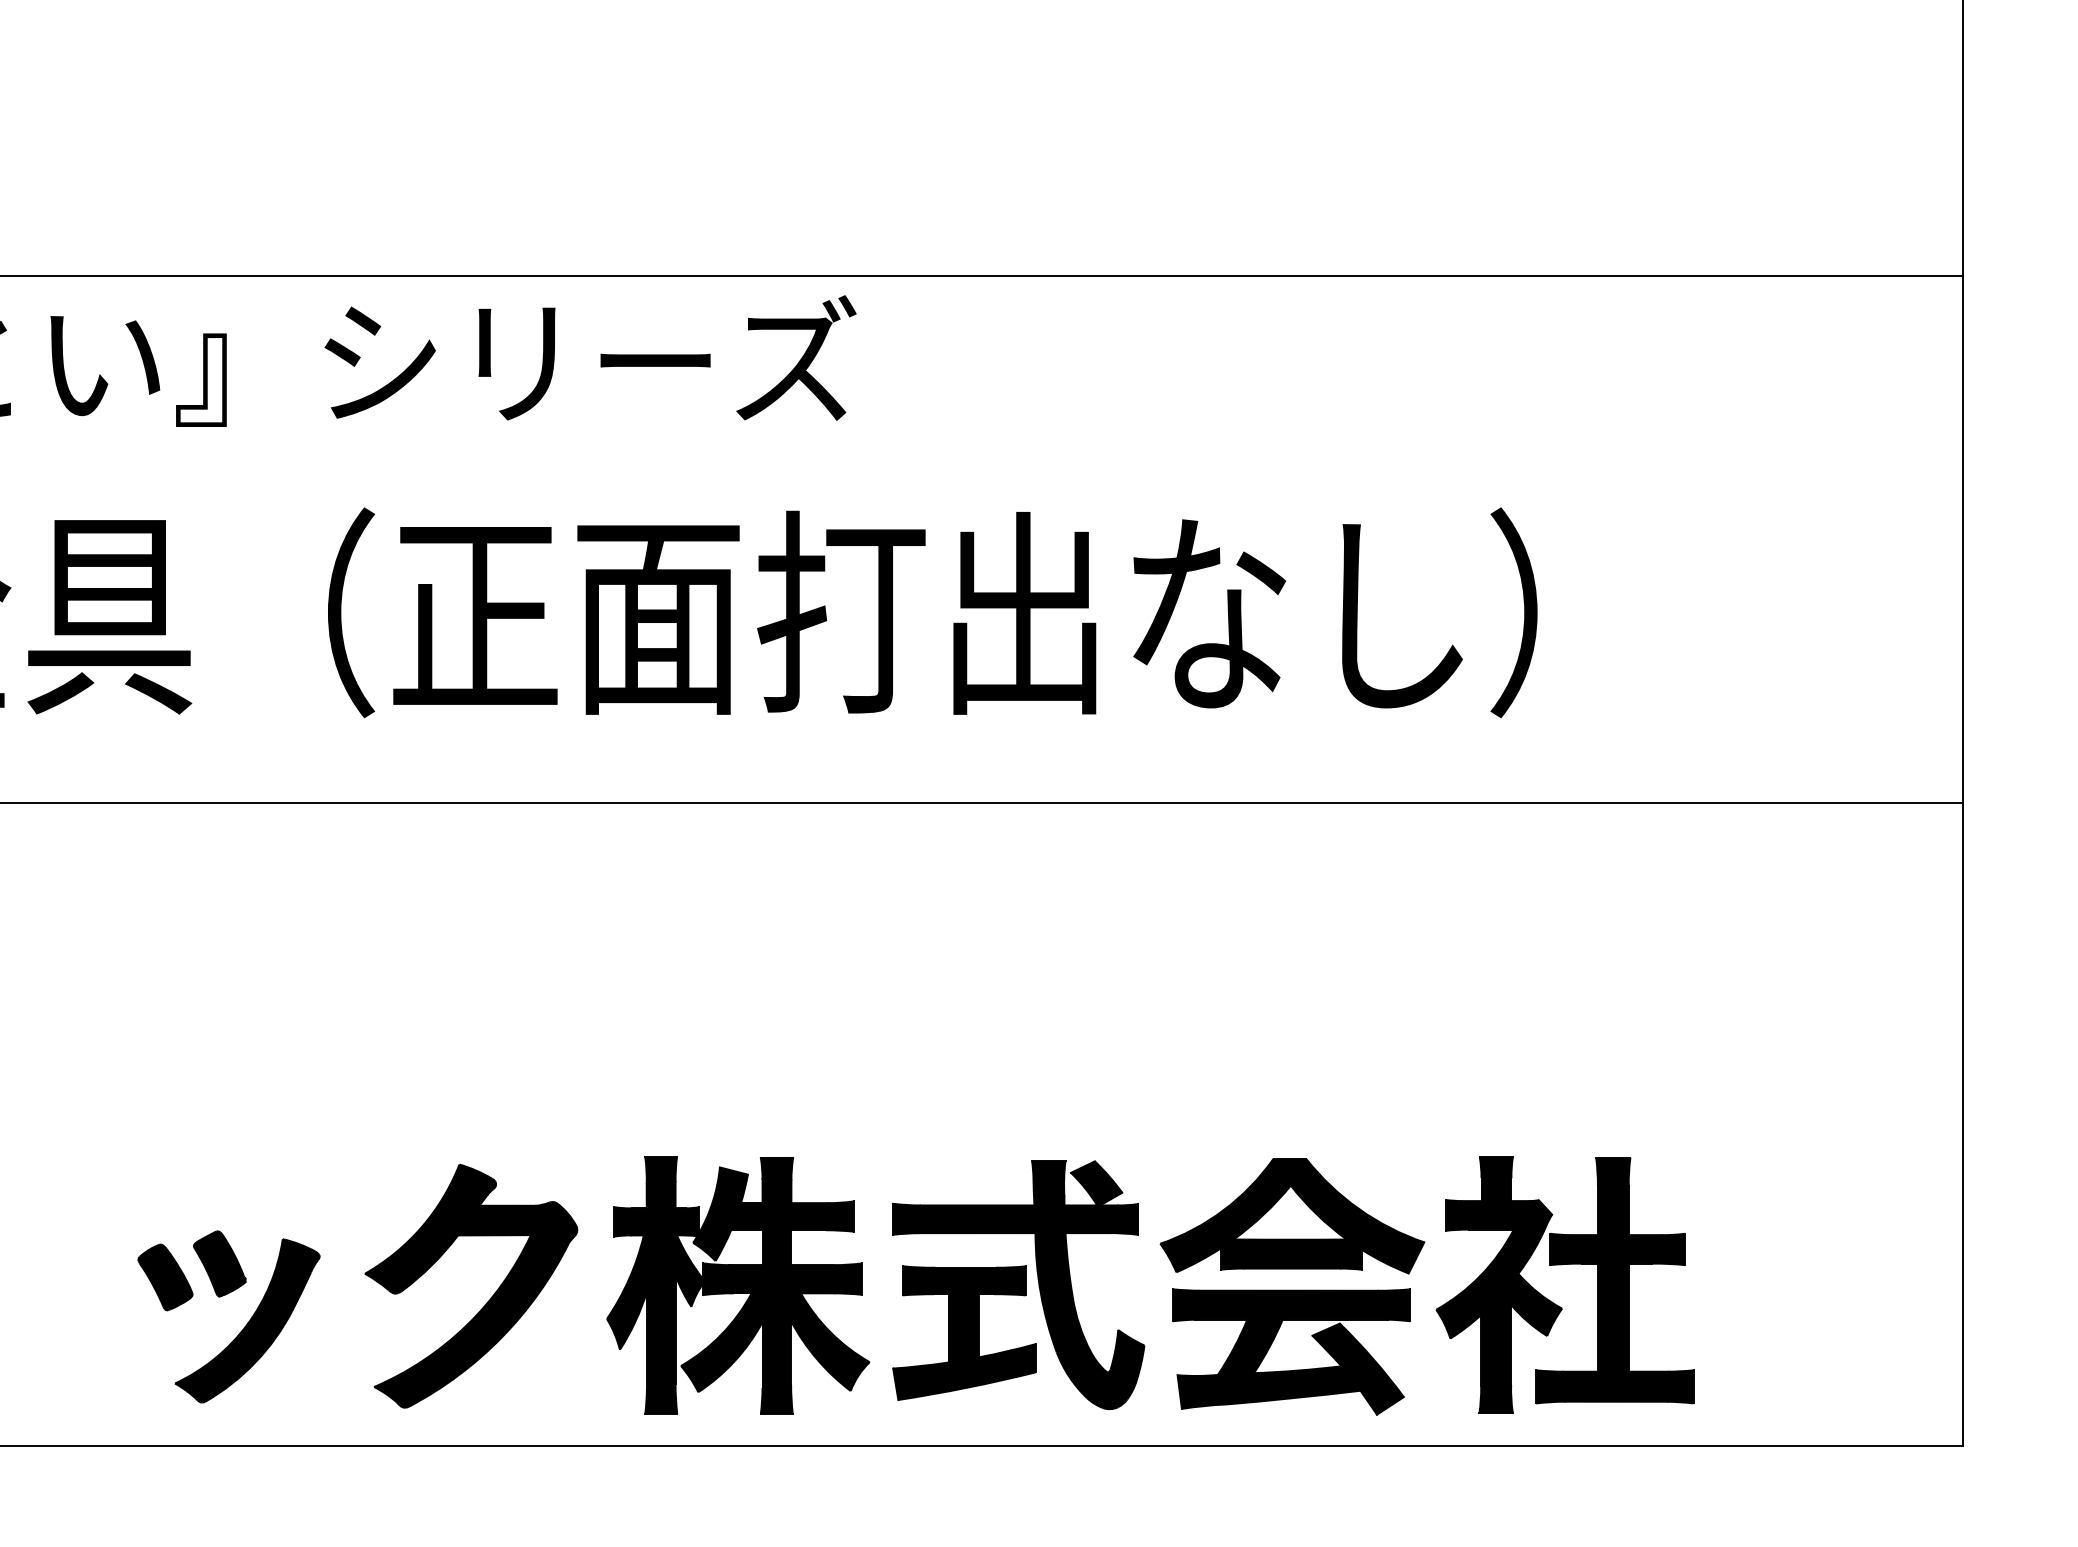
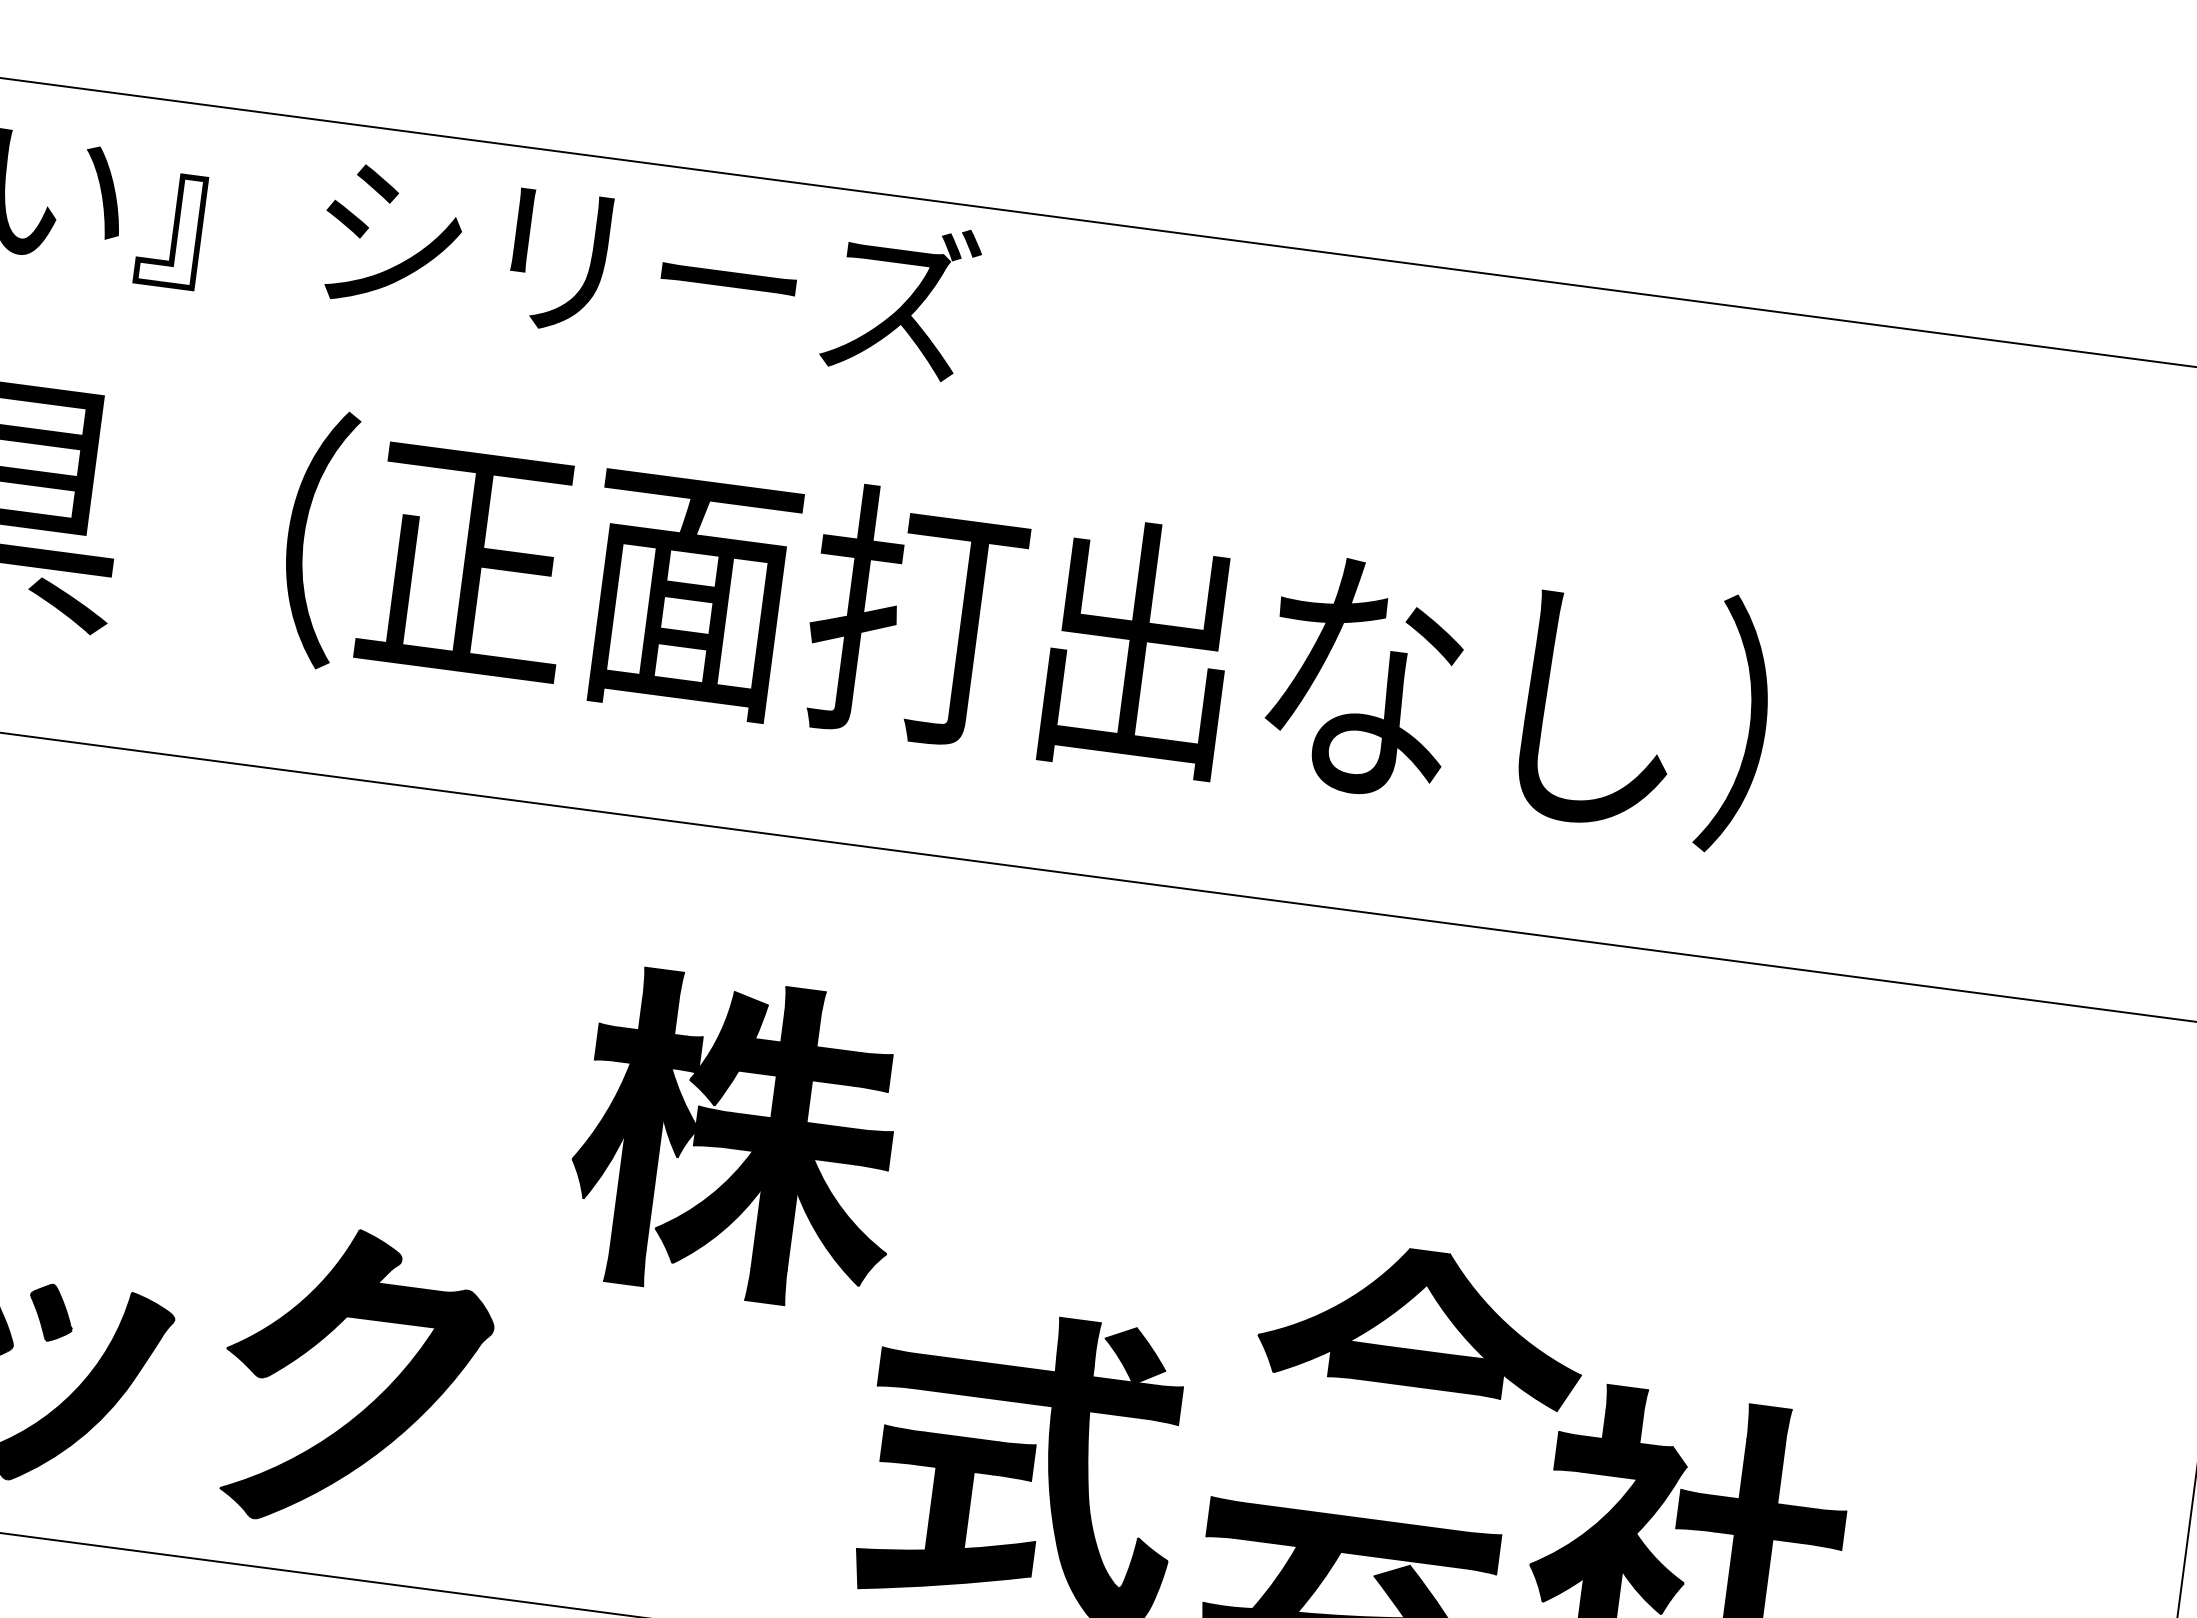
part: (1292, 1216) -> (1424, 1322), moved
part: (219, 1263) -> (50, 1312), size x0.7
part: (738, 1285) -> (738, 1139), moved

